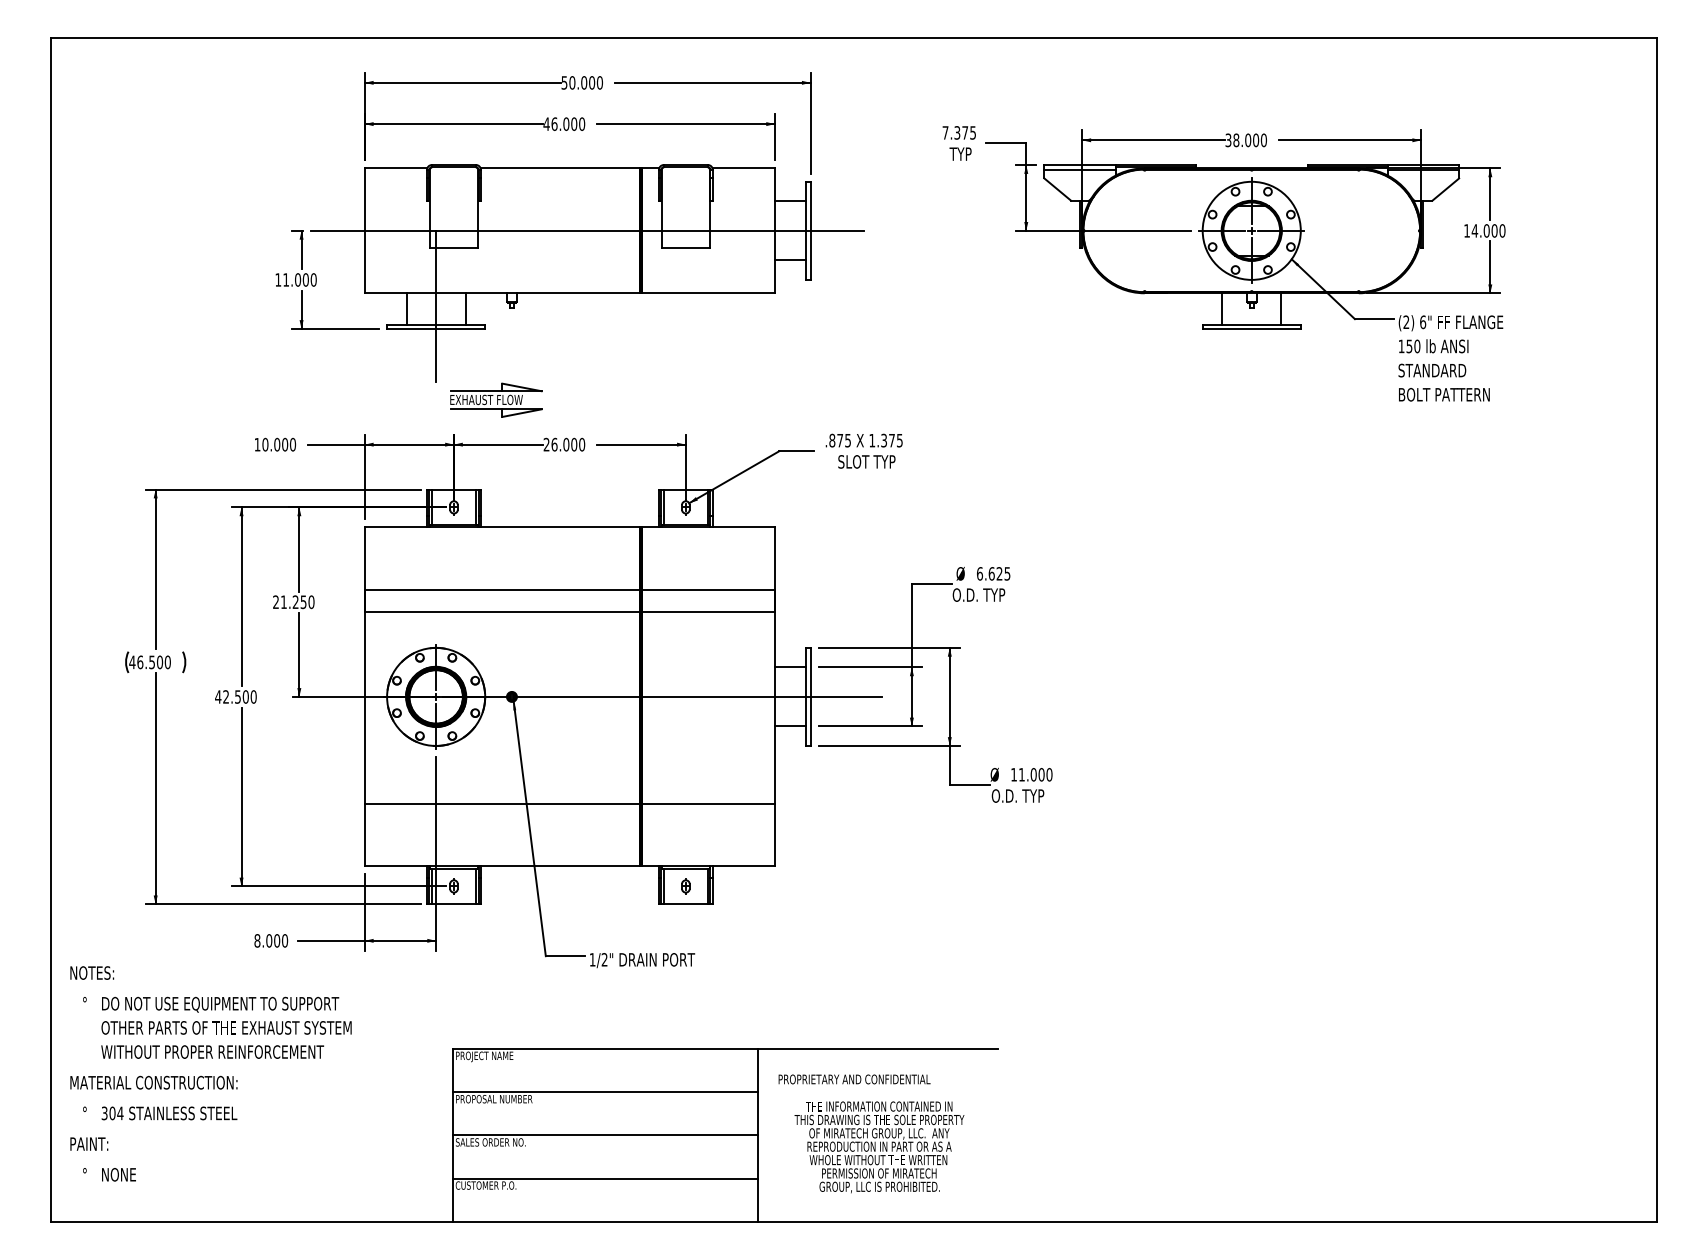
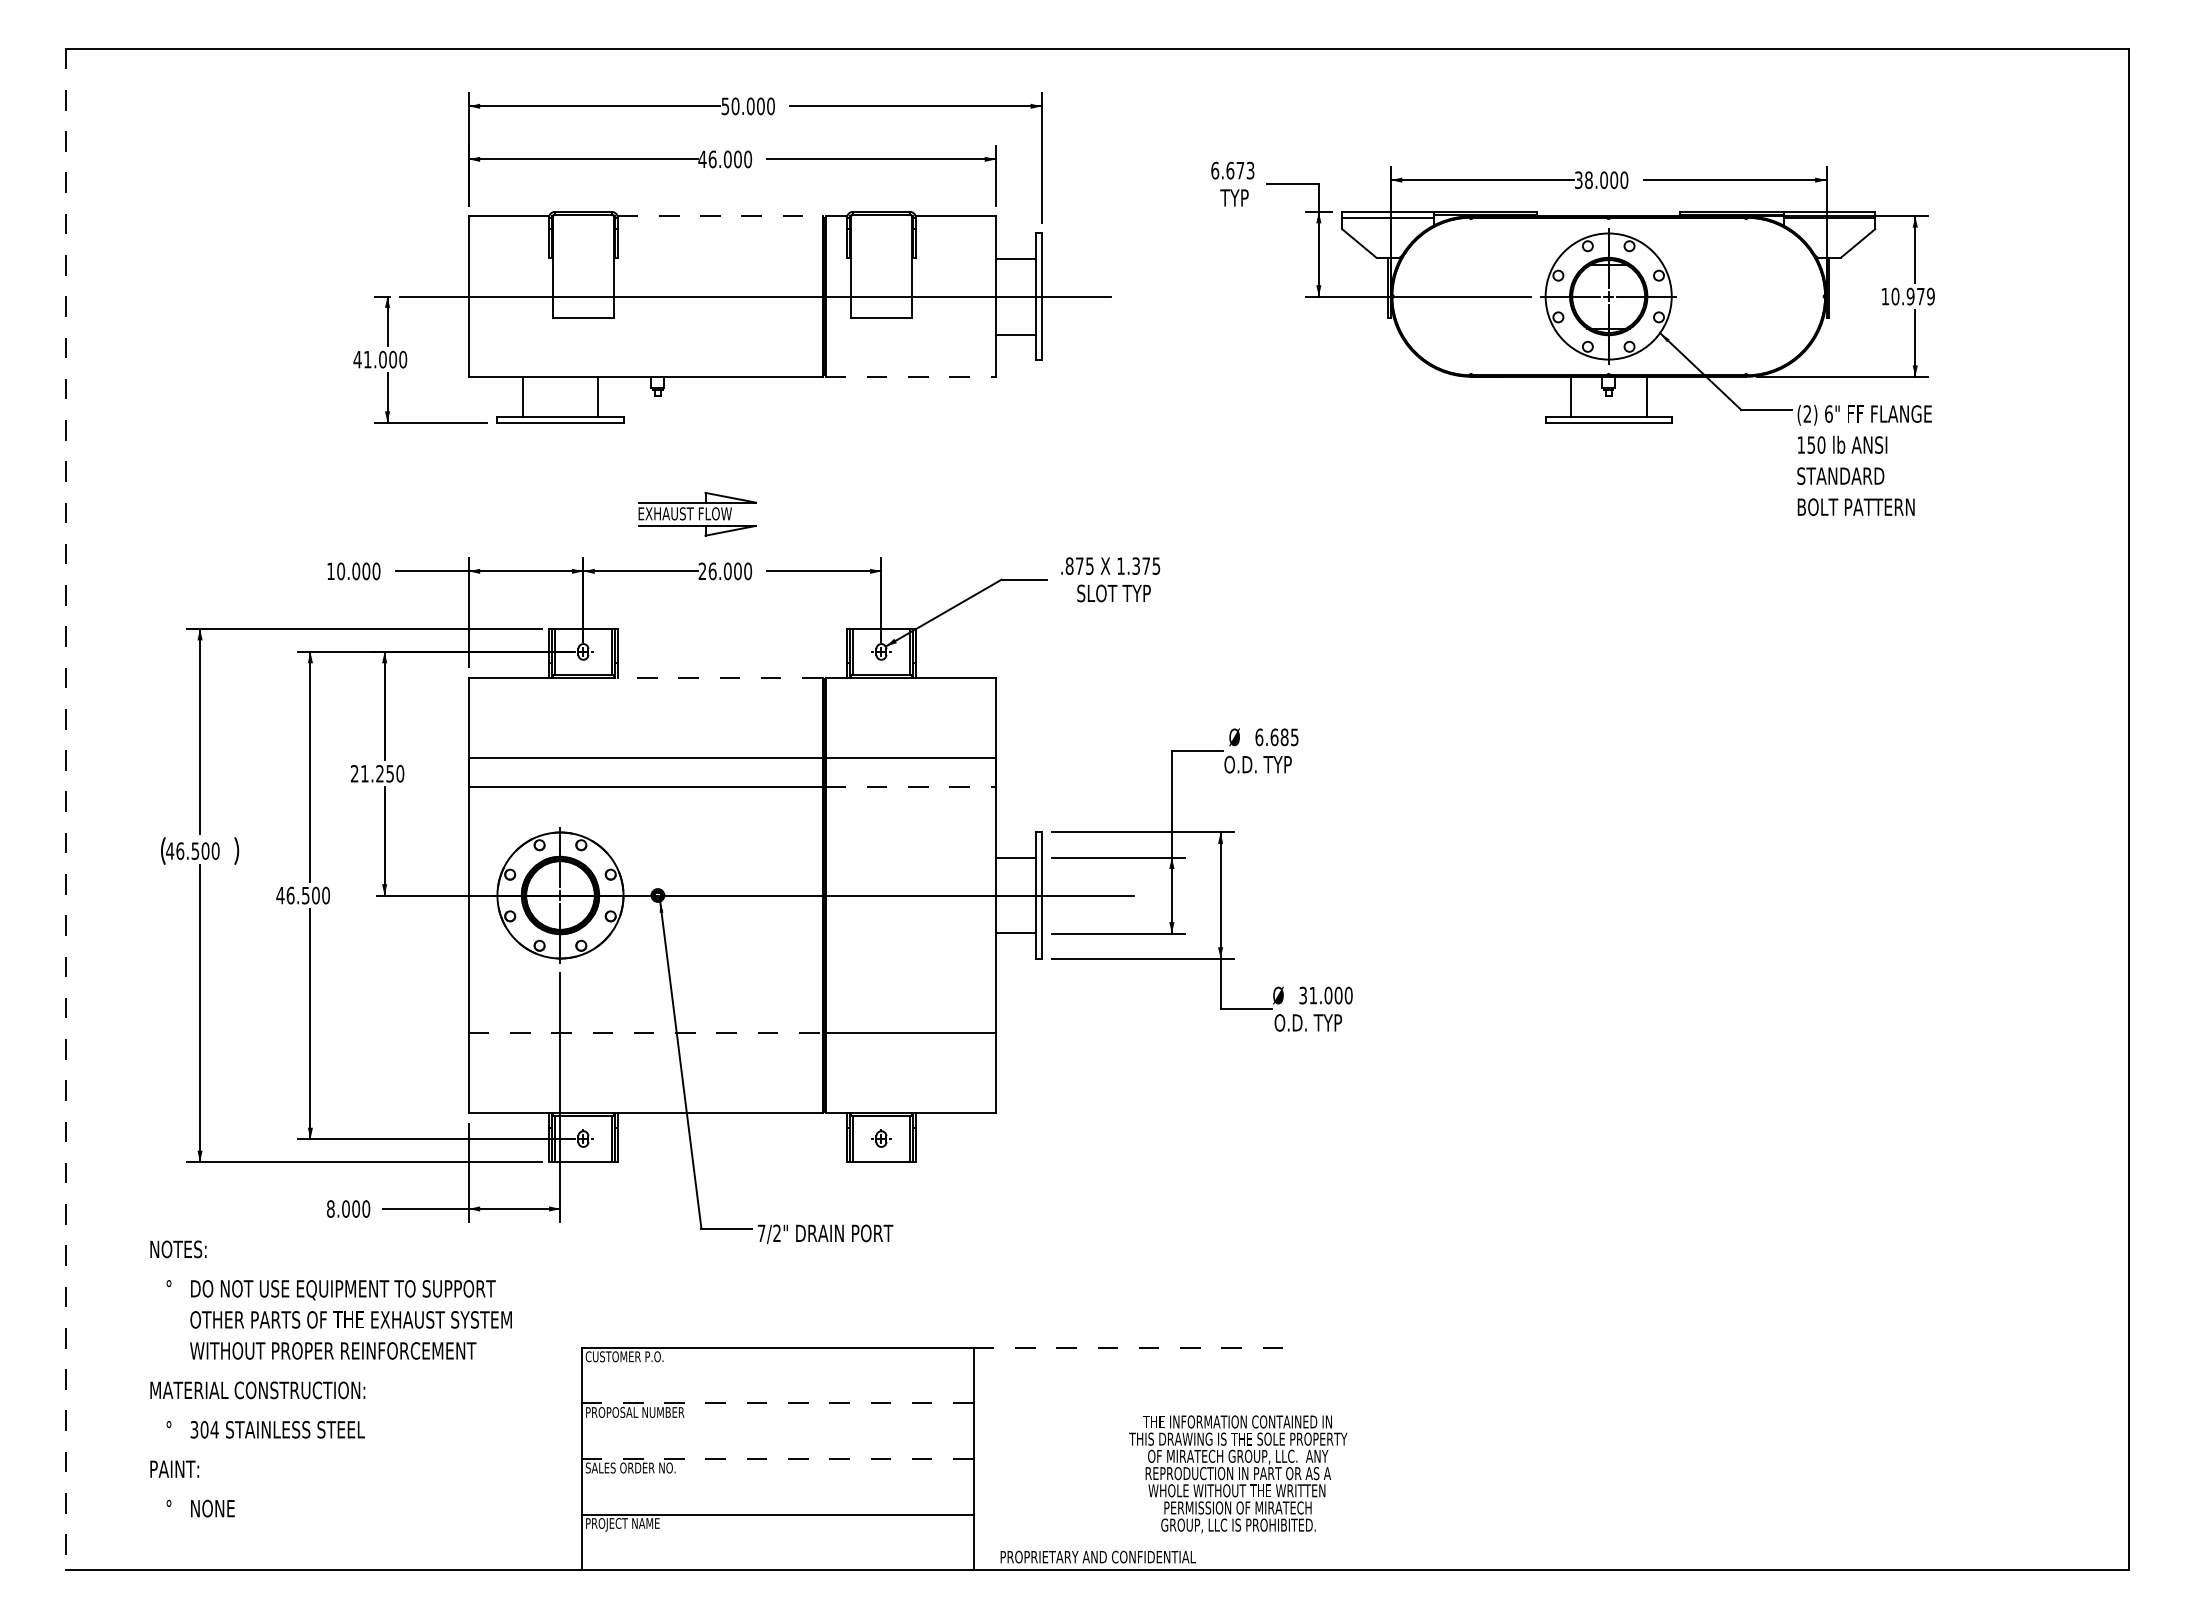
text: (959, 132) -> (1232, 170), 7.375 -> 6.673
line: (560, 168) -> (720, 216), solid -> dashed
text: (1488, 230) -> (1912, 296), 14.000 -> 10.979
text: (278, 279) -> (357, 359), 11.000 -> 41.000
line: (709, 293) -> (911, 376), solid -> dashed
line: (436, 306) -> (560, 393), removed
part: (496, 400) -> (697, 514), moved
line: (558, 527) -> (717, 677), solid -> dashed
text: (999, 573) -> (1284, 737), 6.625 -> 6.685
line: (709, 612) -> (911, 786), solid -> dashed
line: (51, 630) -> (65, 809), solid -> dashed
text: (226, 696) -> (290, 895), 42.500 -> 46.500
text: (1013, 774) -> (1302, 995), 11.000 -> 31.000
line: (502, 804) -> (645, 1033), solid -> dashed
text: (592, 959) -> (761, 1232), 1/2" -> 7/2"
line: (878, 1048) -> (1128, 1347), solid -> dashed
text: (485, 1056) -> (624, 1357), PROJECT NAME -> CUSTOMER P.O.
text: (210, 1073) -> (330, 1378), moved
text: (854, 1078) -> (1097, 1556), moved
line: (605, 1092) -> (777, 1403), solid -> dashed
line: (605, 1134) -> (777, 1458), solid -> dashed
text: (879, 1147) -> (1238, 1474), moved
text: (485, 1186) -> (624, 1524), CUSTOMER P.O. -> PROJECT NAME

